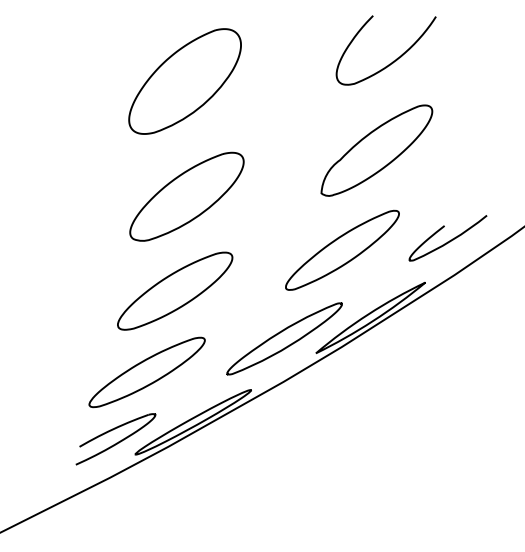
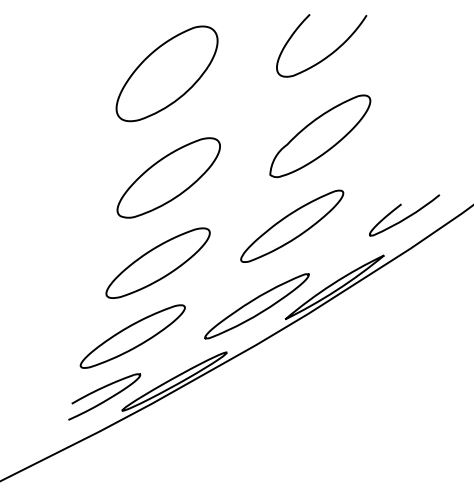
curve: (392, 61) -> (327, 55), moved
part: (377, 150) -> (320, 136), moved
part: (342, 249) -> (292, 225), moved

